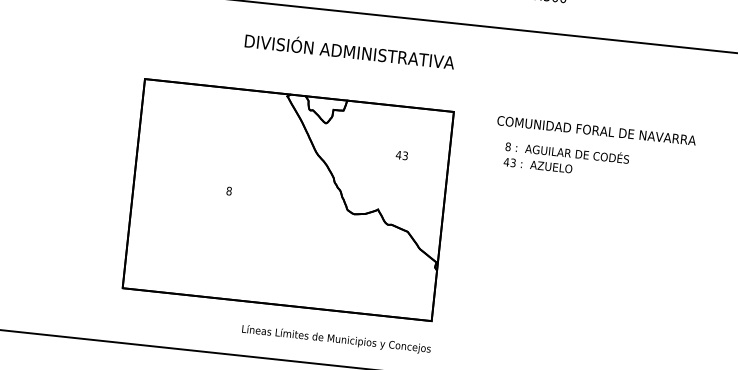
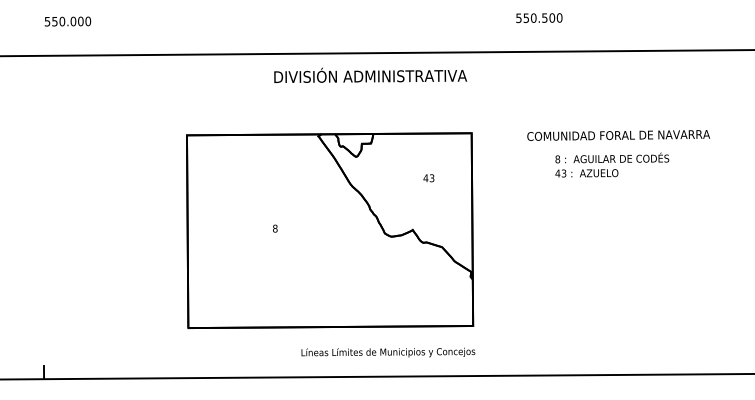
text: (349, 49) -> (370, 74), moved
text: (596, 130) -> (618, 135), moved
text: (566, 159) -> (612, 164), moved

